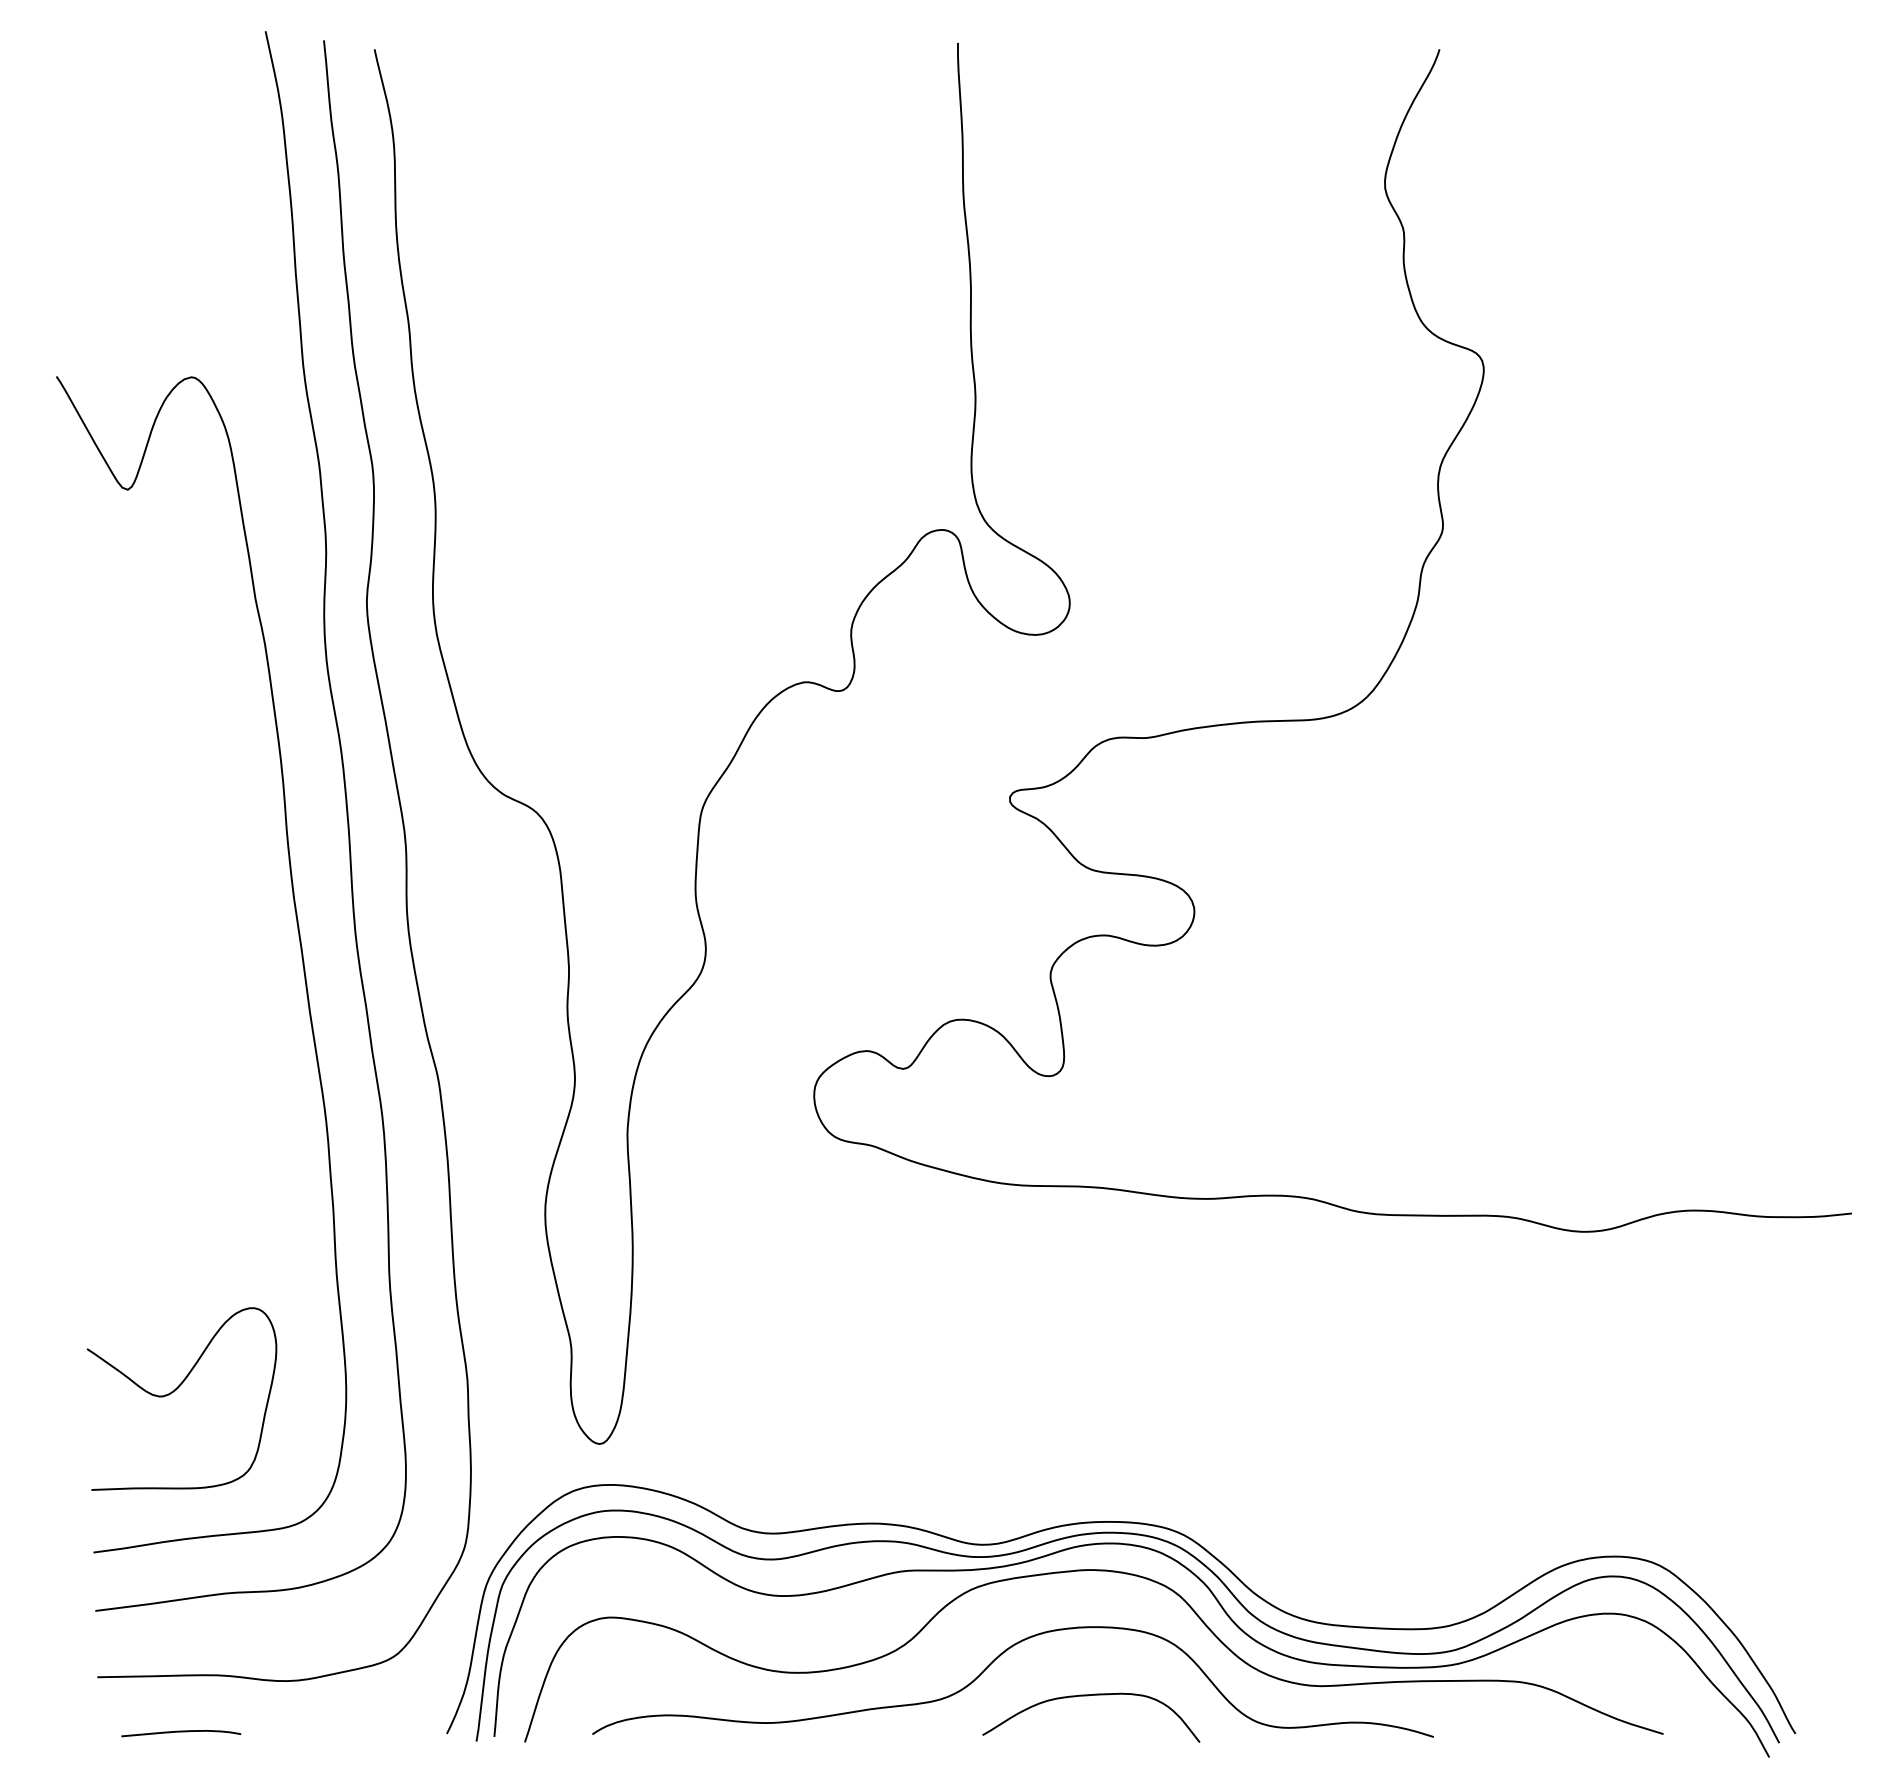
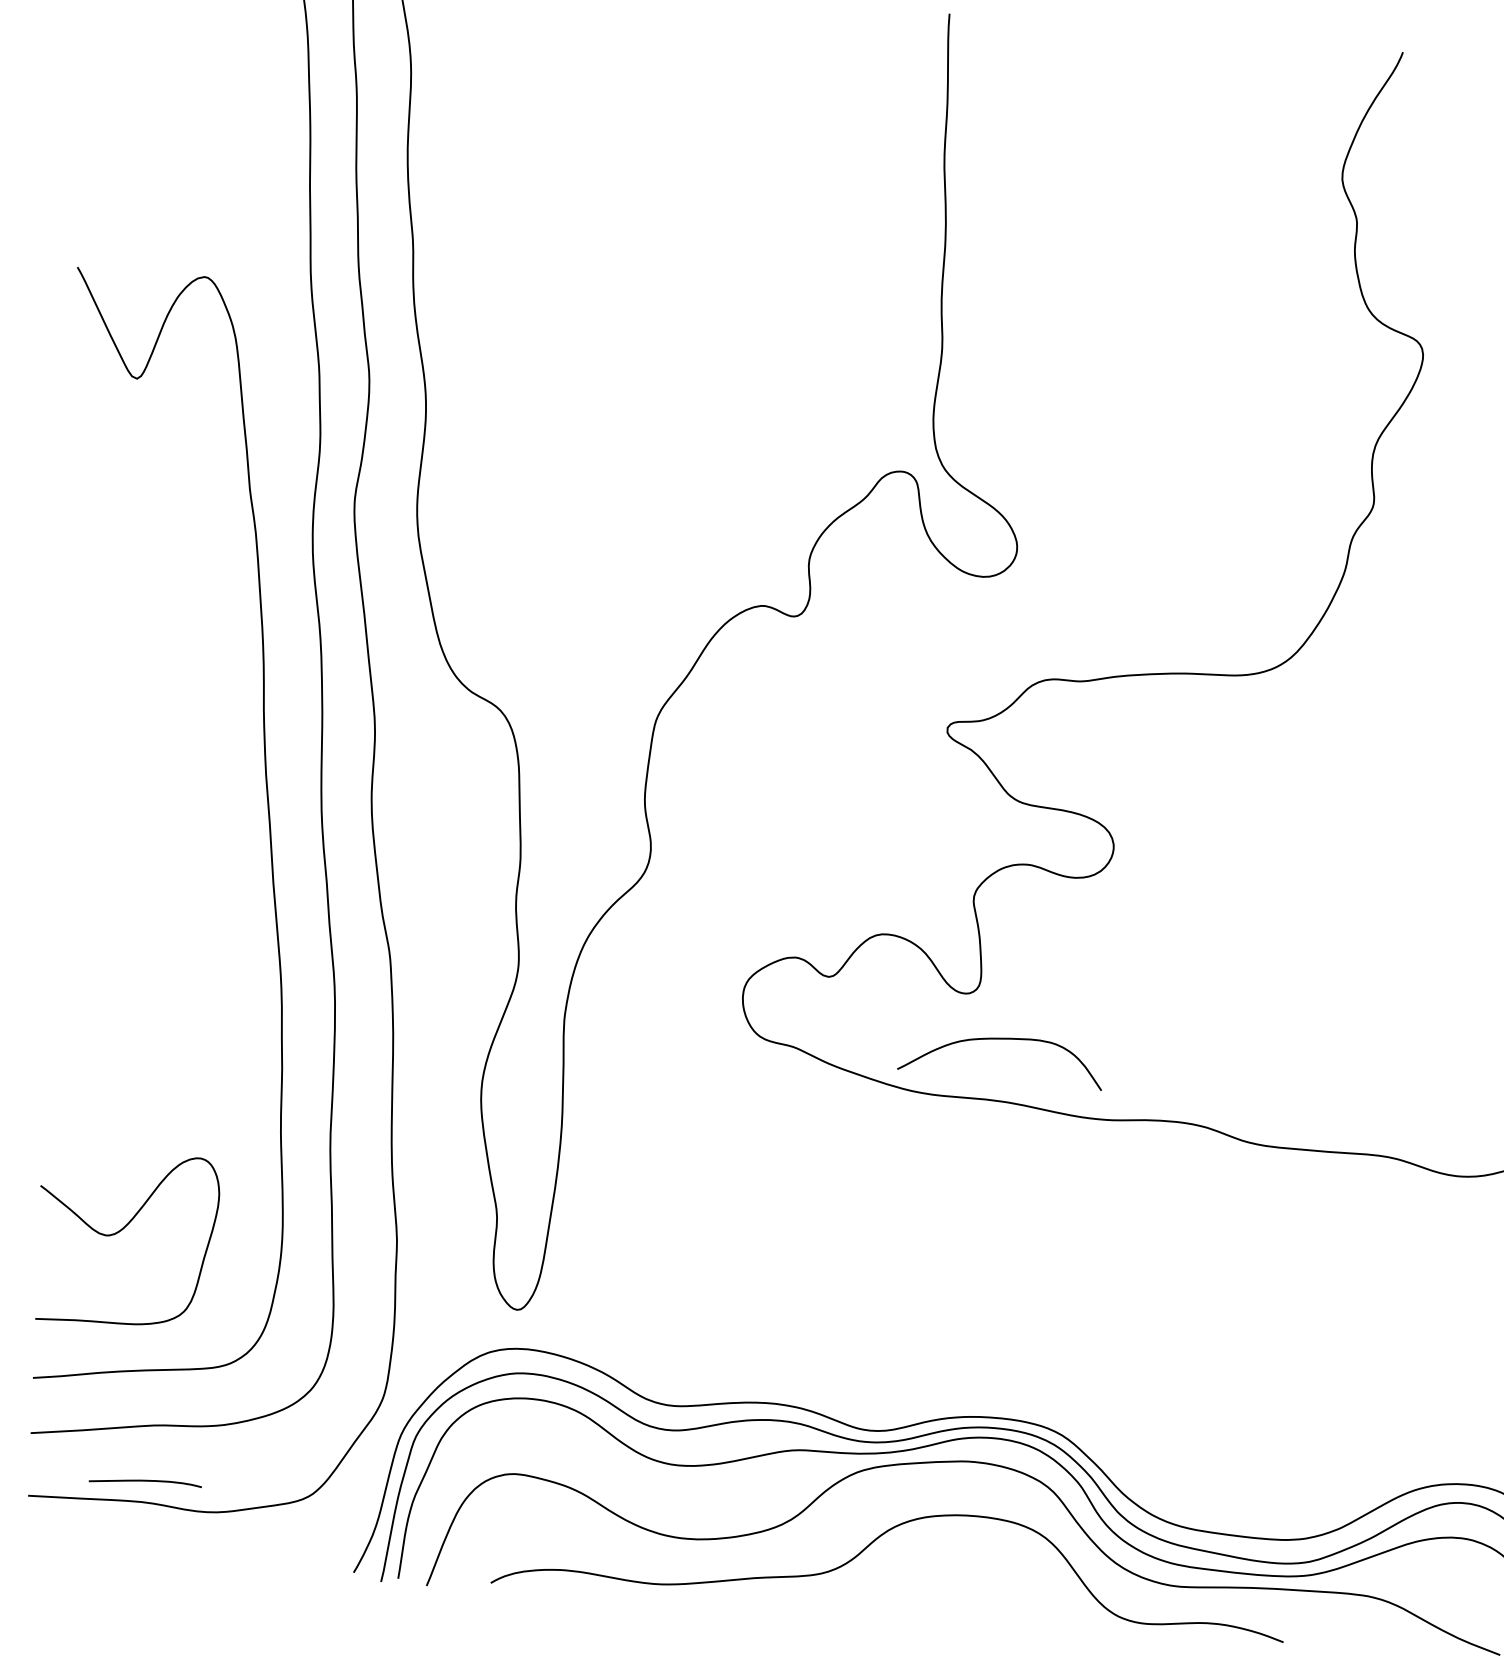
curve: (1088, 1696) -> (999, 1039), moved
curve: (181, 1732) -> (145, 1481), moved

